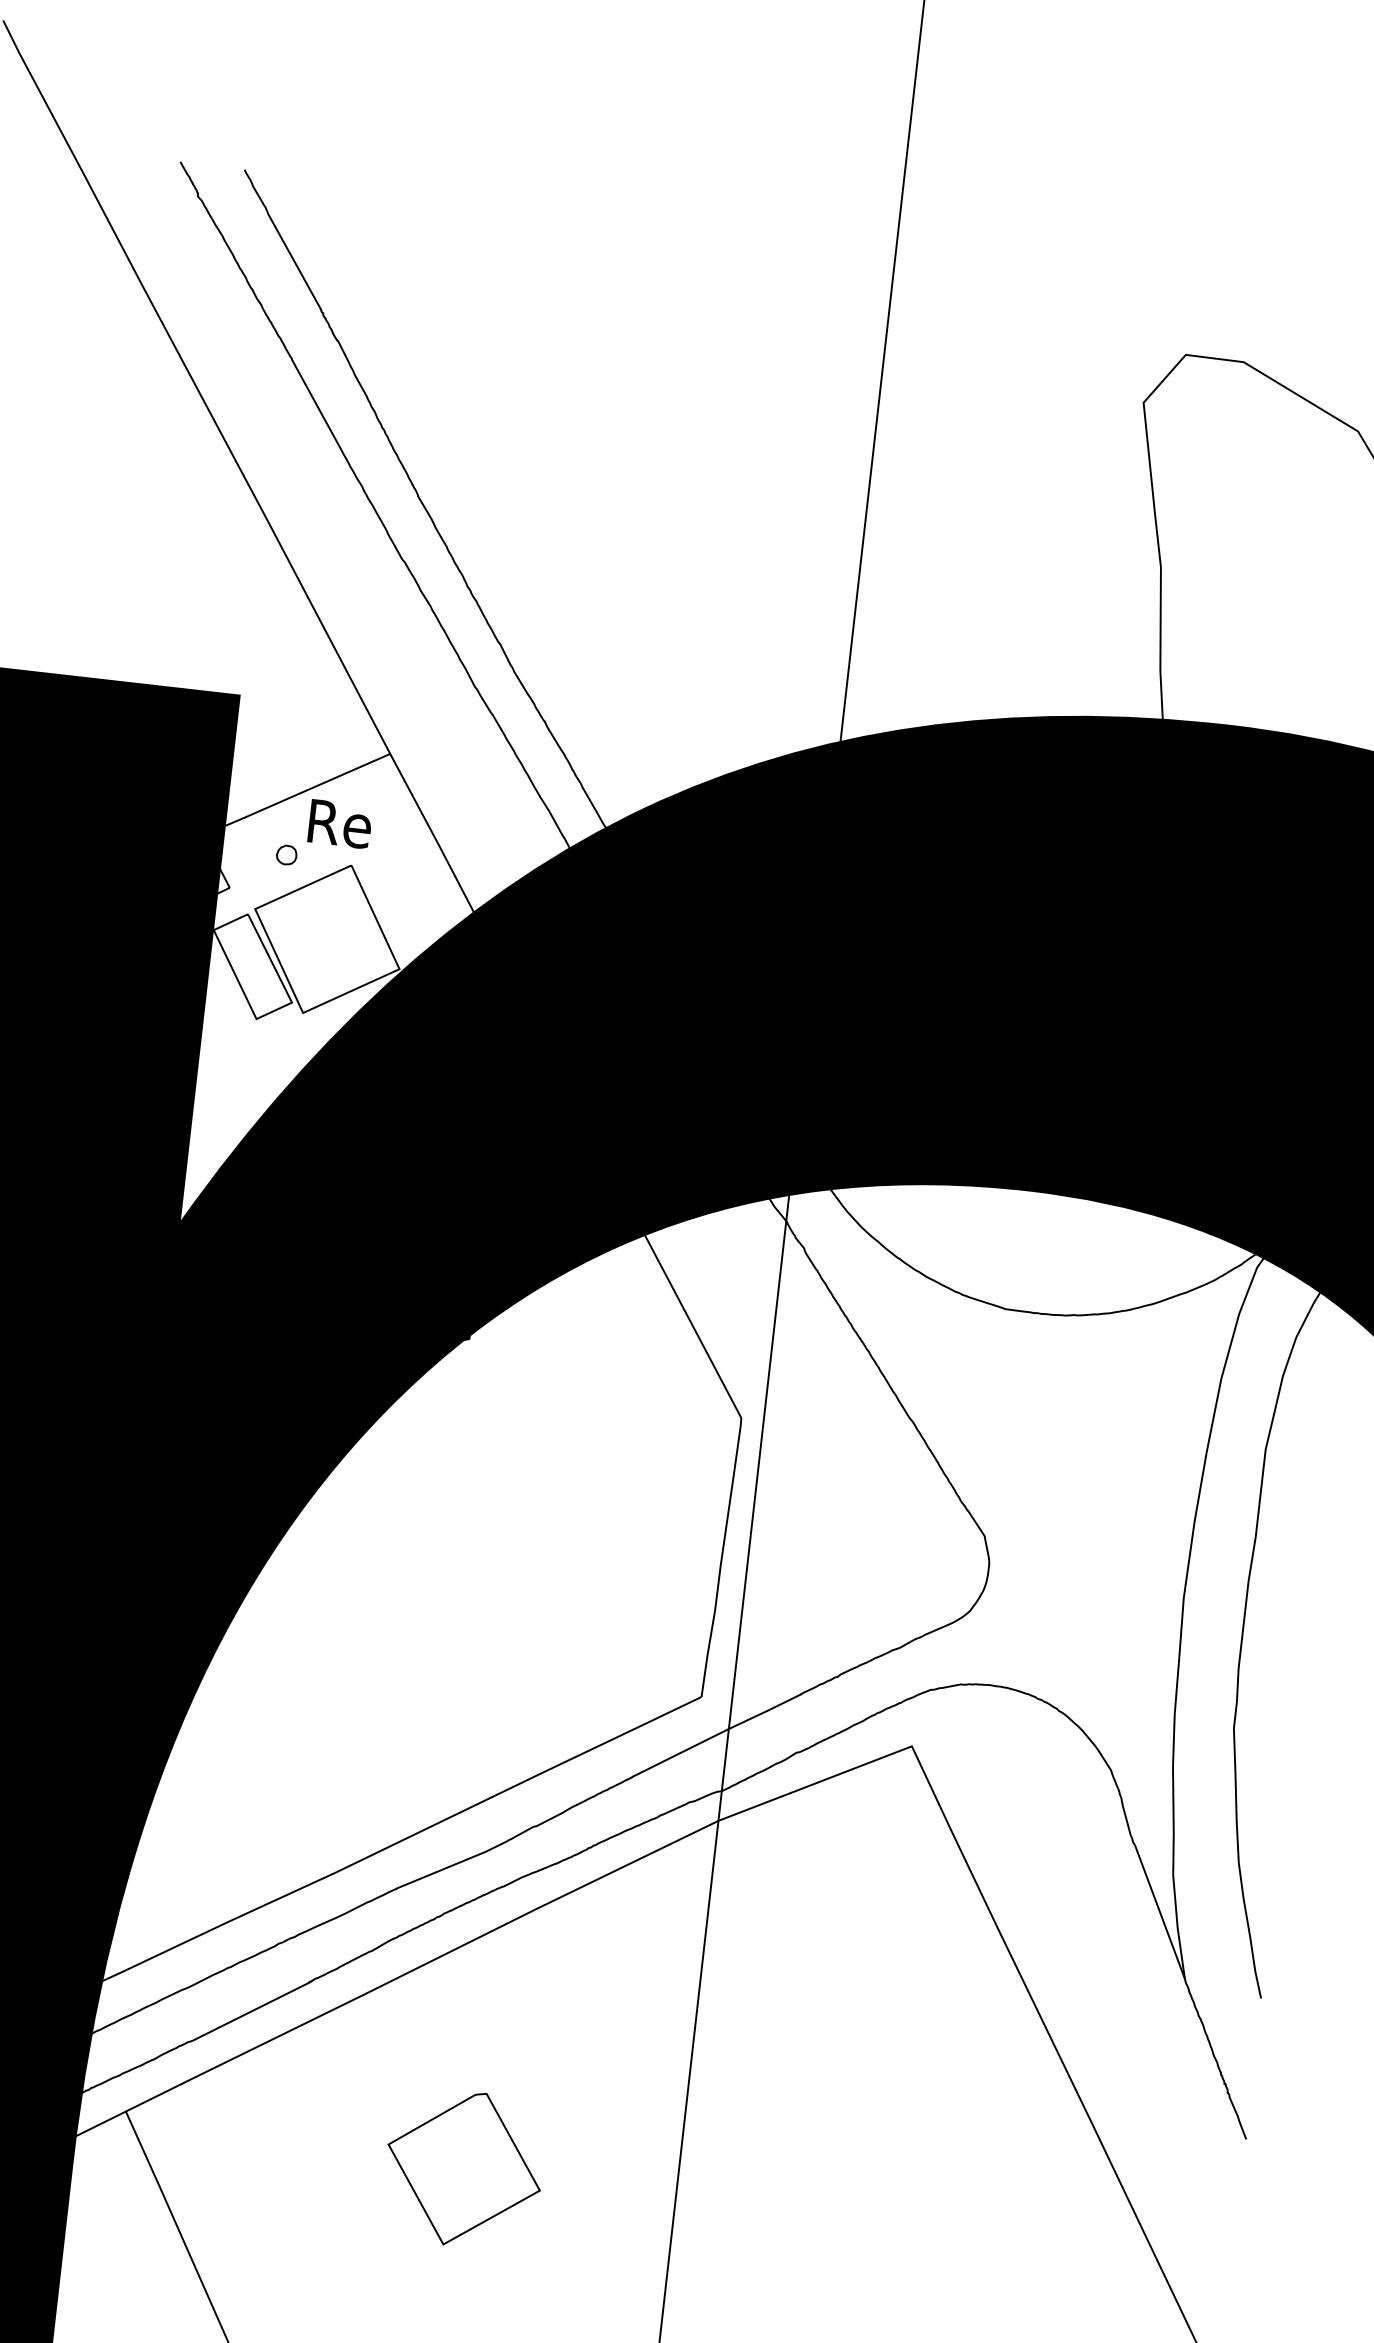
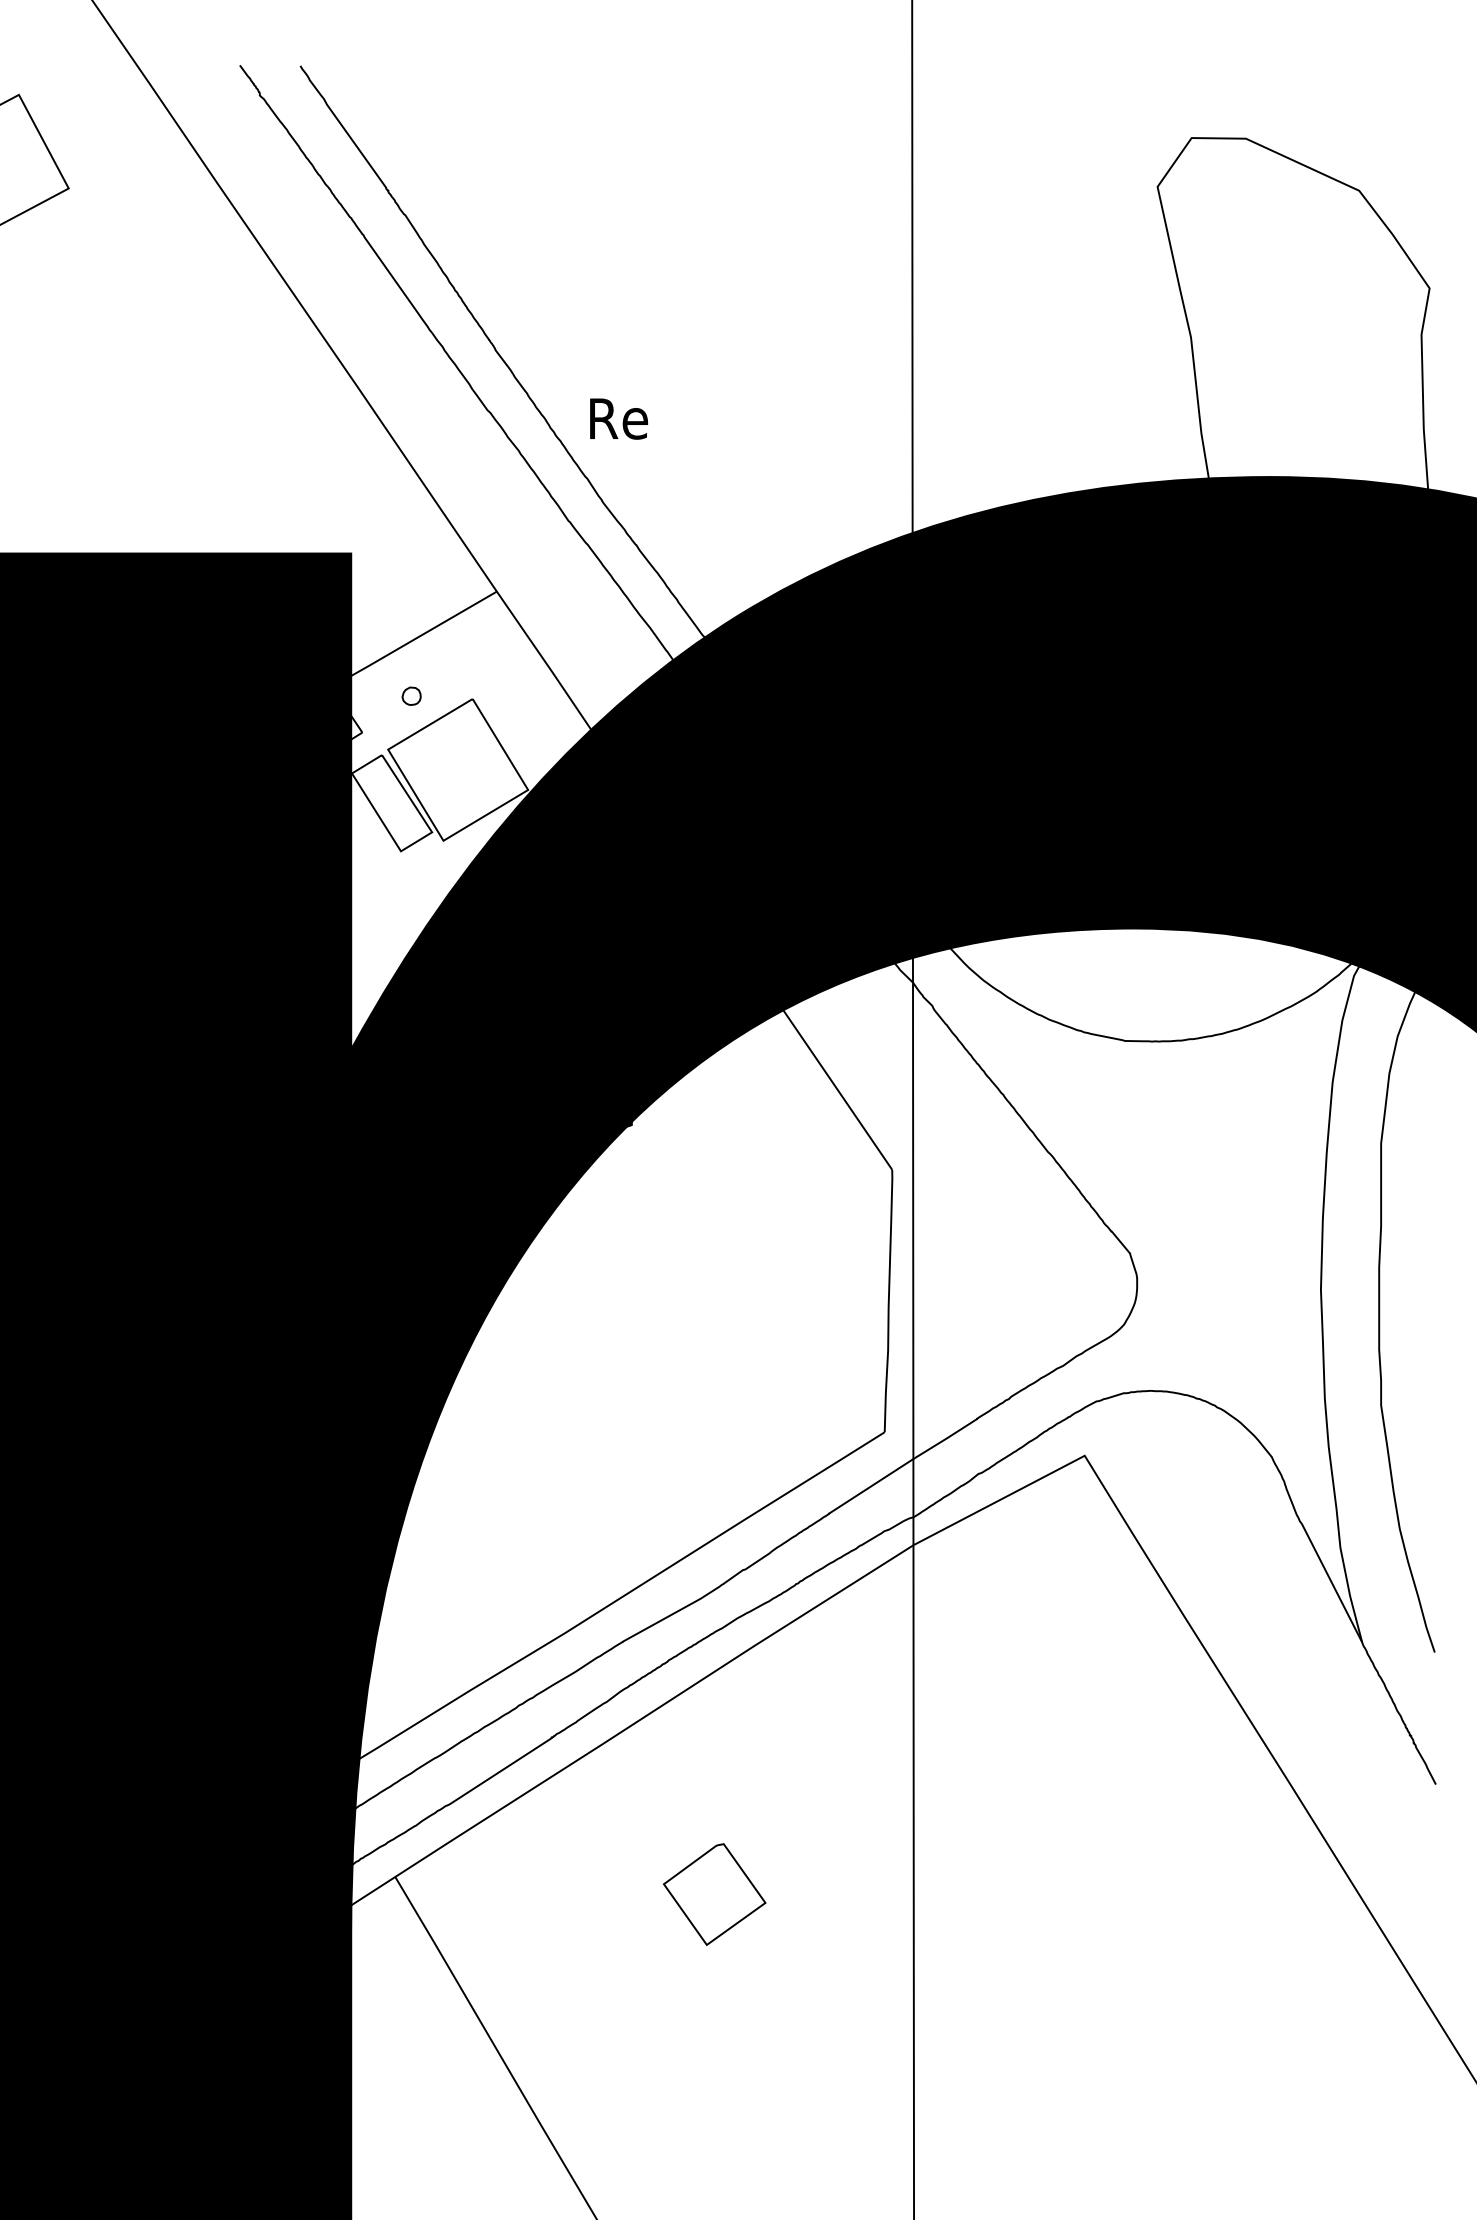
text: (339, 823) -> (618, 418), moved
part: (463, 2168) -> (714, 1894), size x0.7

